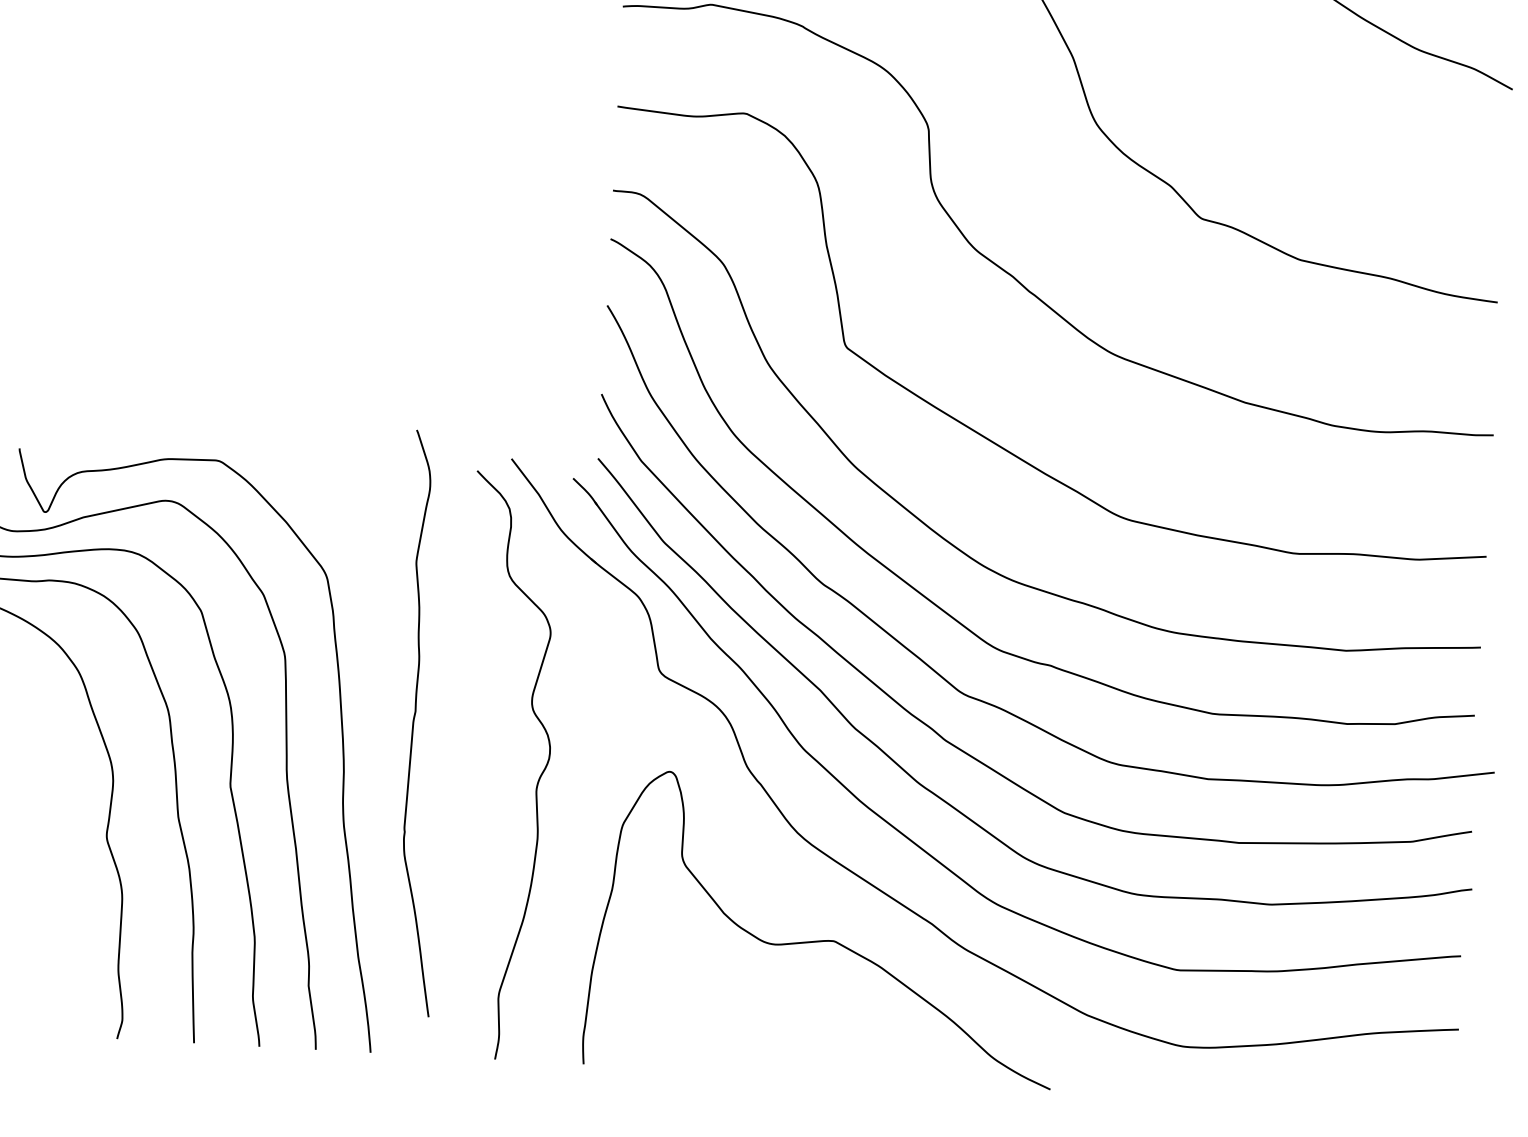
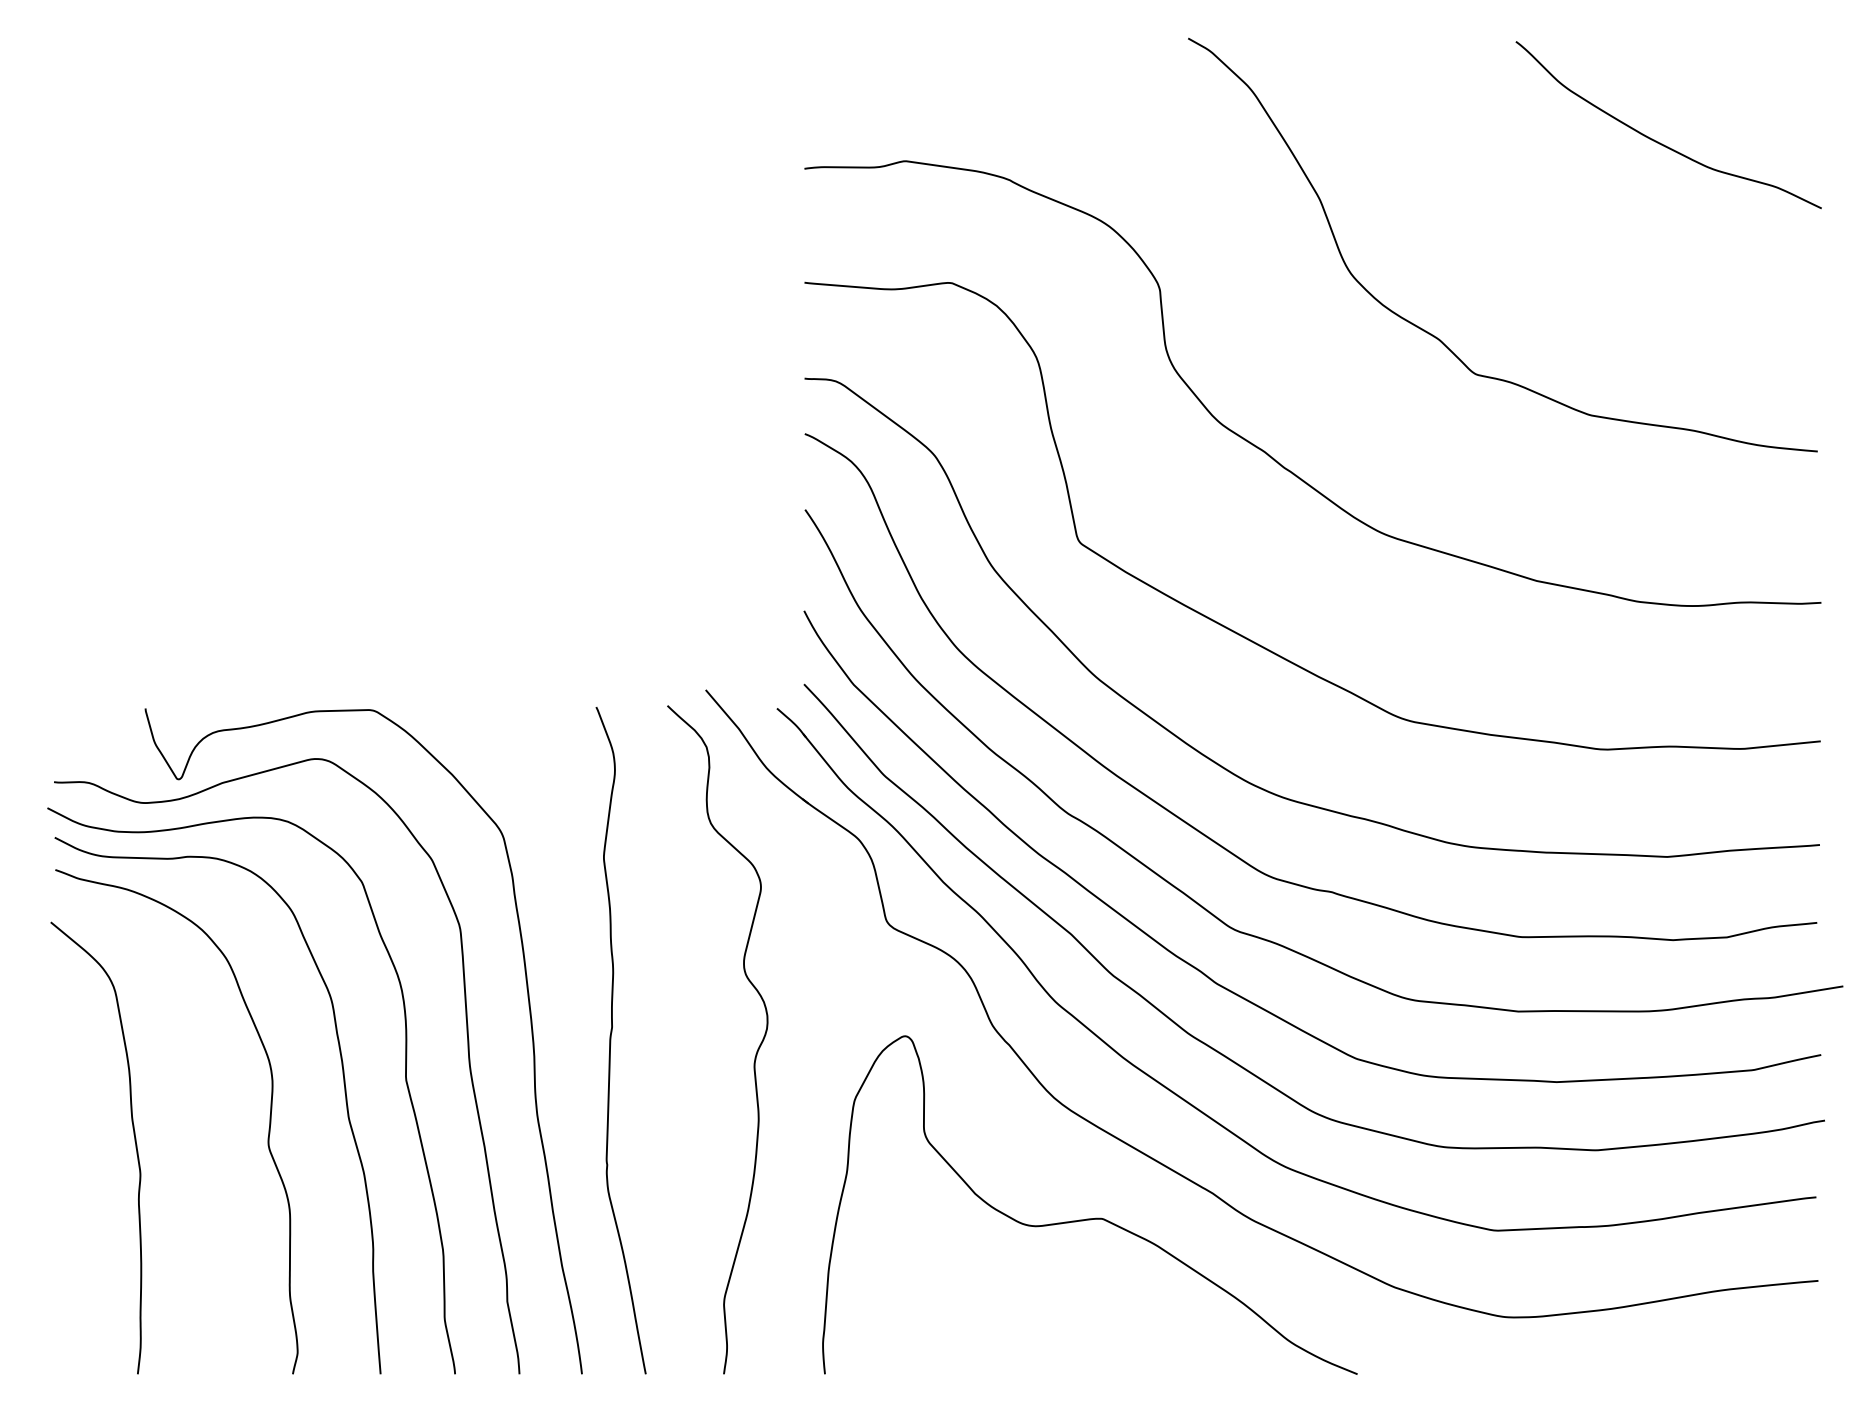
curve: (414, 723) -> (611, 1040), moved

